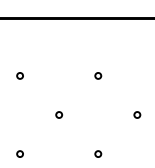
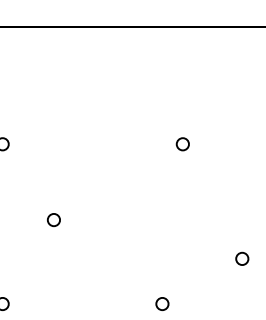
circle: (98, 75) -> (183, 143), moved
circle: (58, 114) -> (52, 219), moved
circle: (137, 114) -> (242, 257), moved

